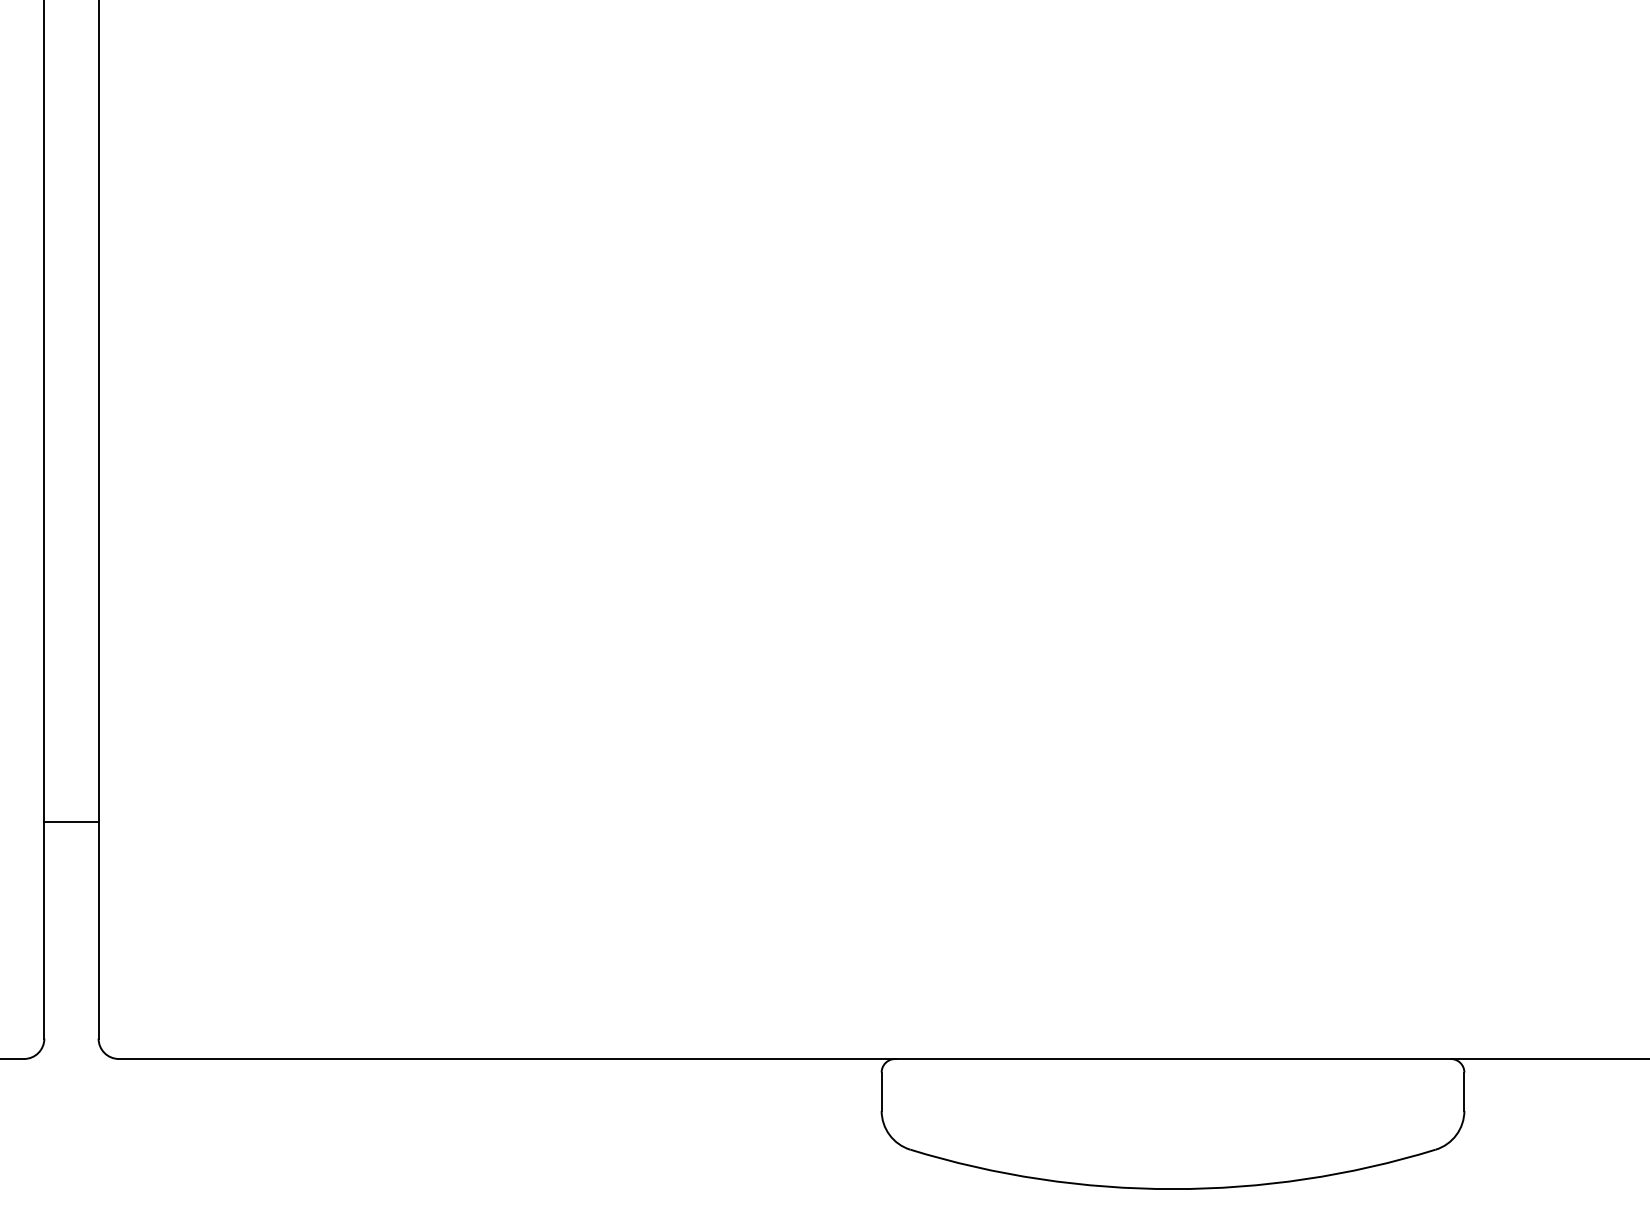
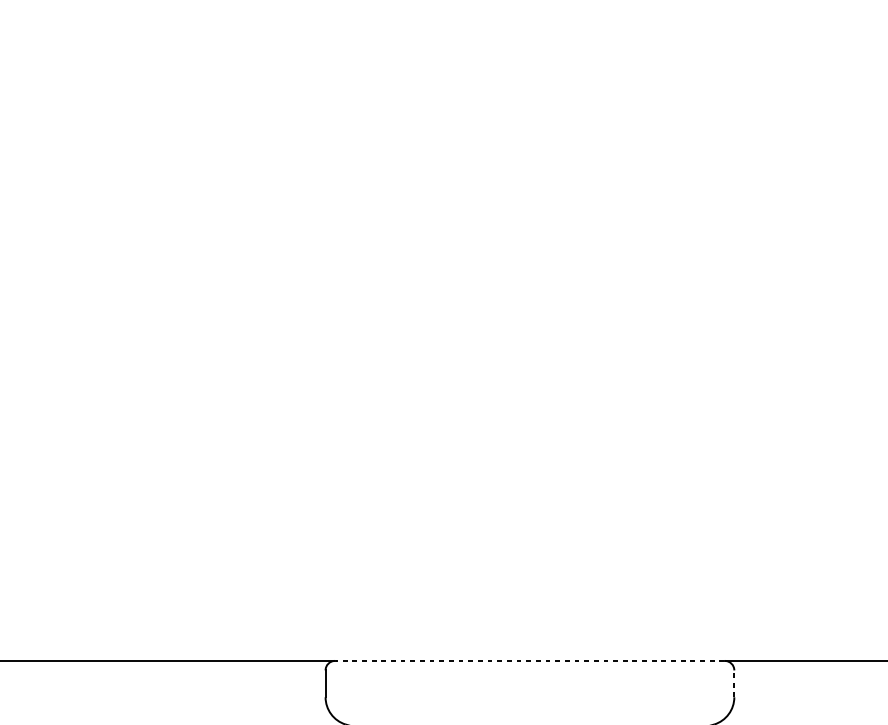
line: (1172, 1059) -> (529, 661), solid -> dashed
line: (1464, 1091) -> (734, 683), solid -> dashed

